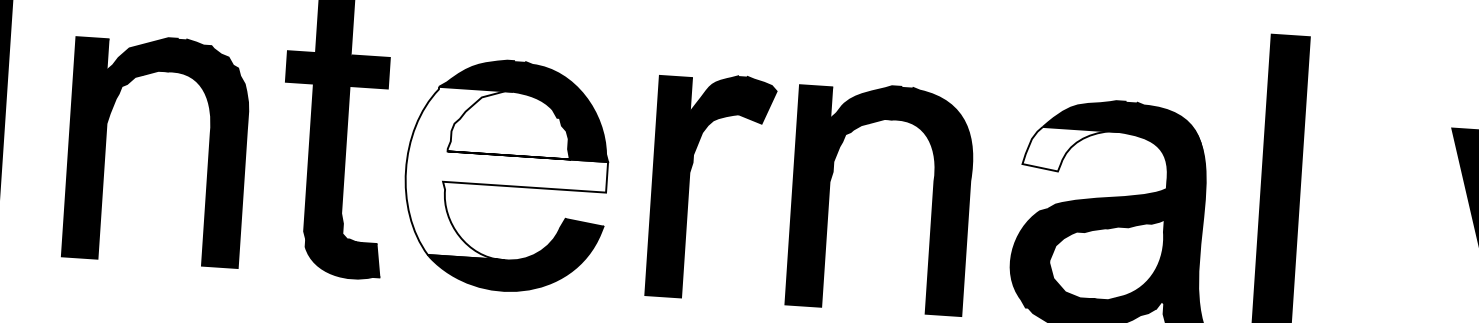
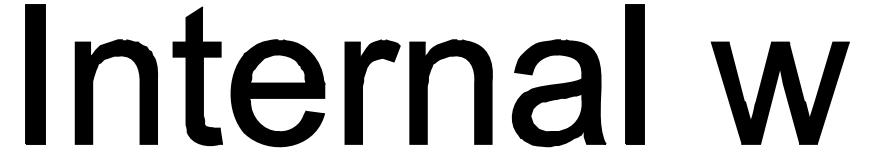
fill: (1069, 150) -> (536, 64), added
fill: (505, 176) -> (277, 93), added

